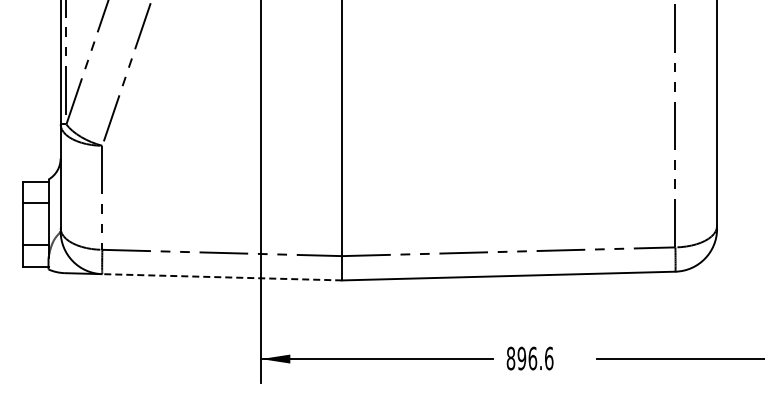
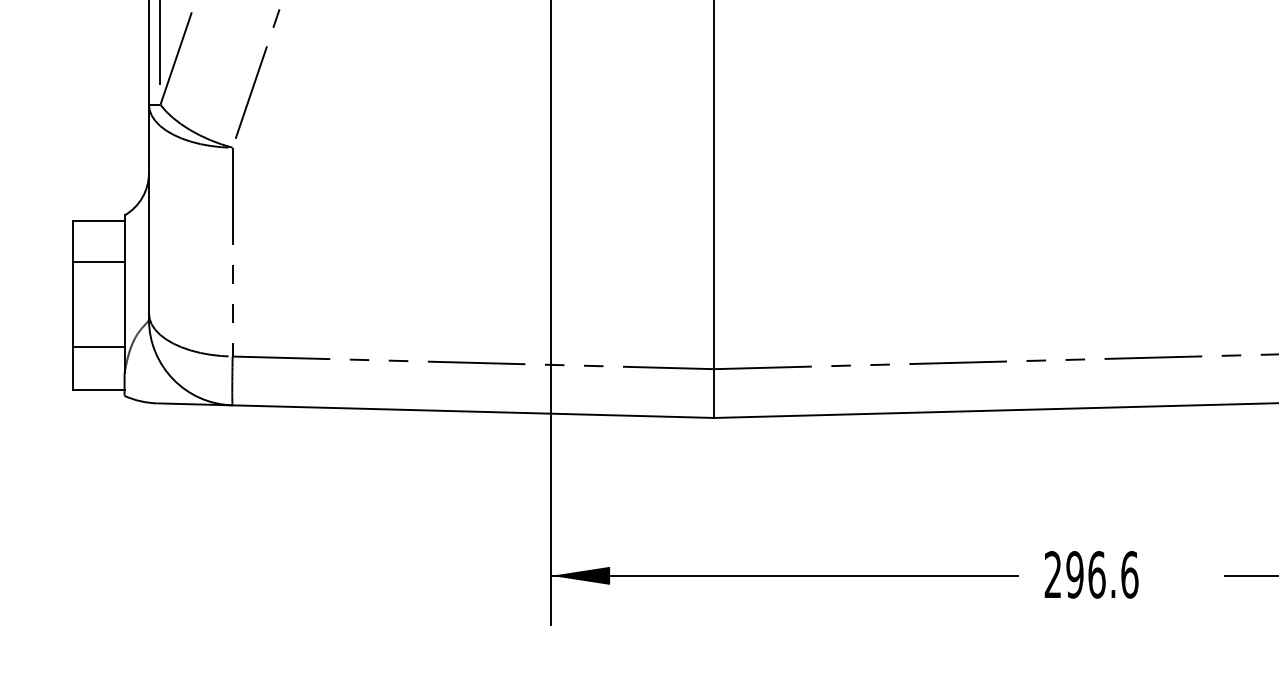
line: (222, 277) -> (473, 412), dashed -> solid
text: (510, 358) -> (1052, 574), 896.6 -> 296.6

